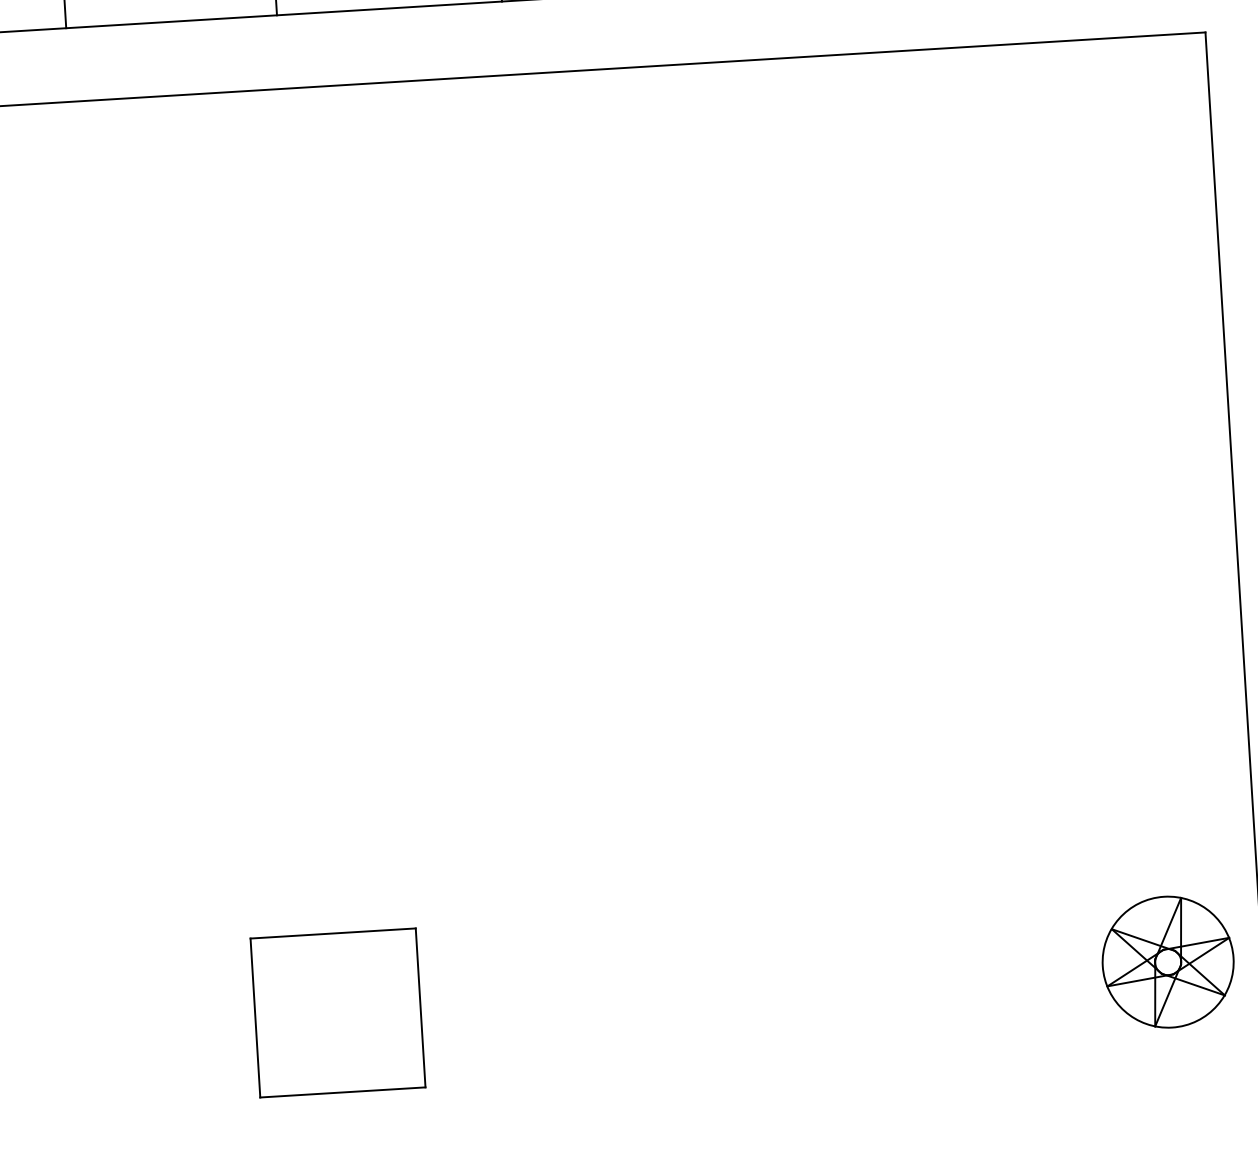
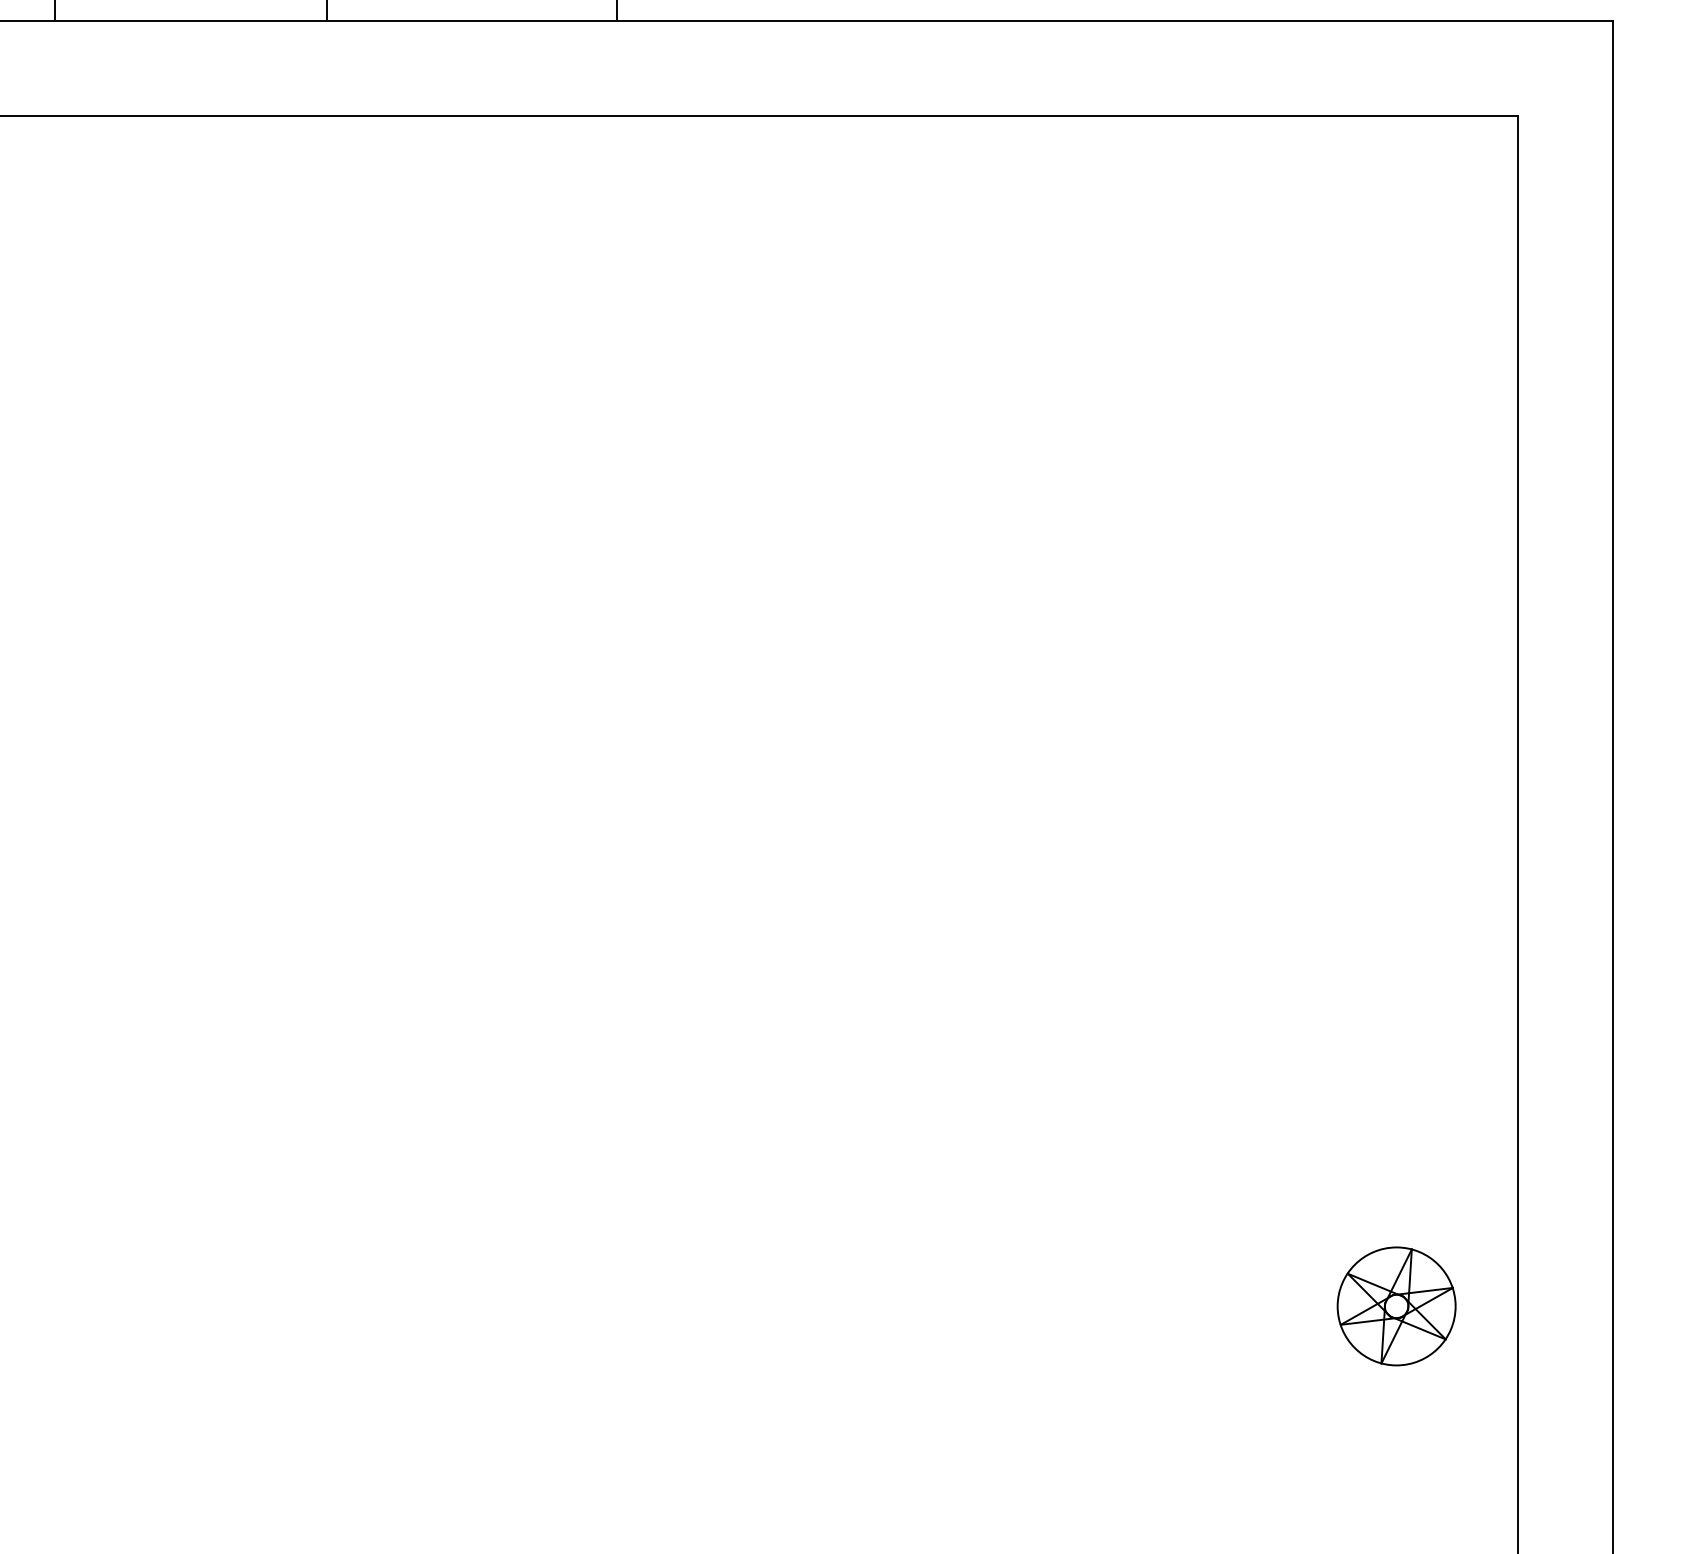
part: (1168, 962) -> (1396, 1306), size x0.7
part: (337, 1013) -> (326, 1306), removed

